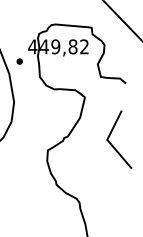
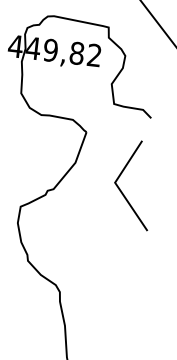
line: (113, 145) -> (123, 192), moved

